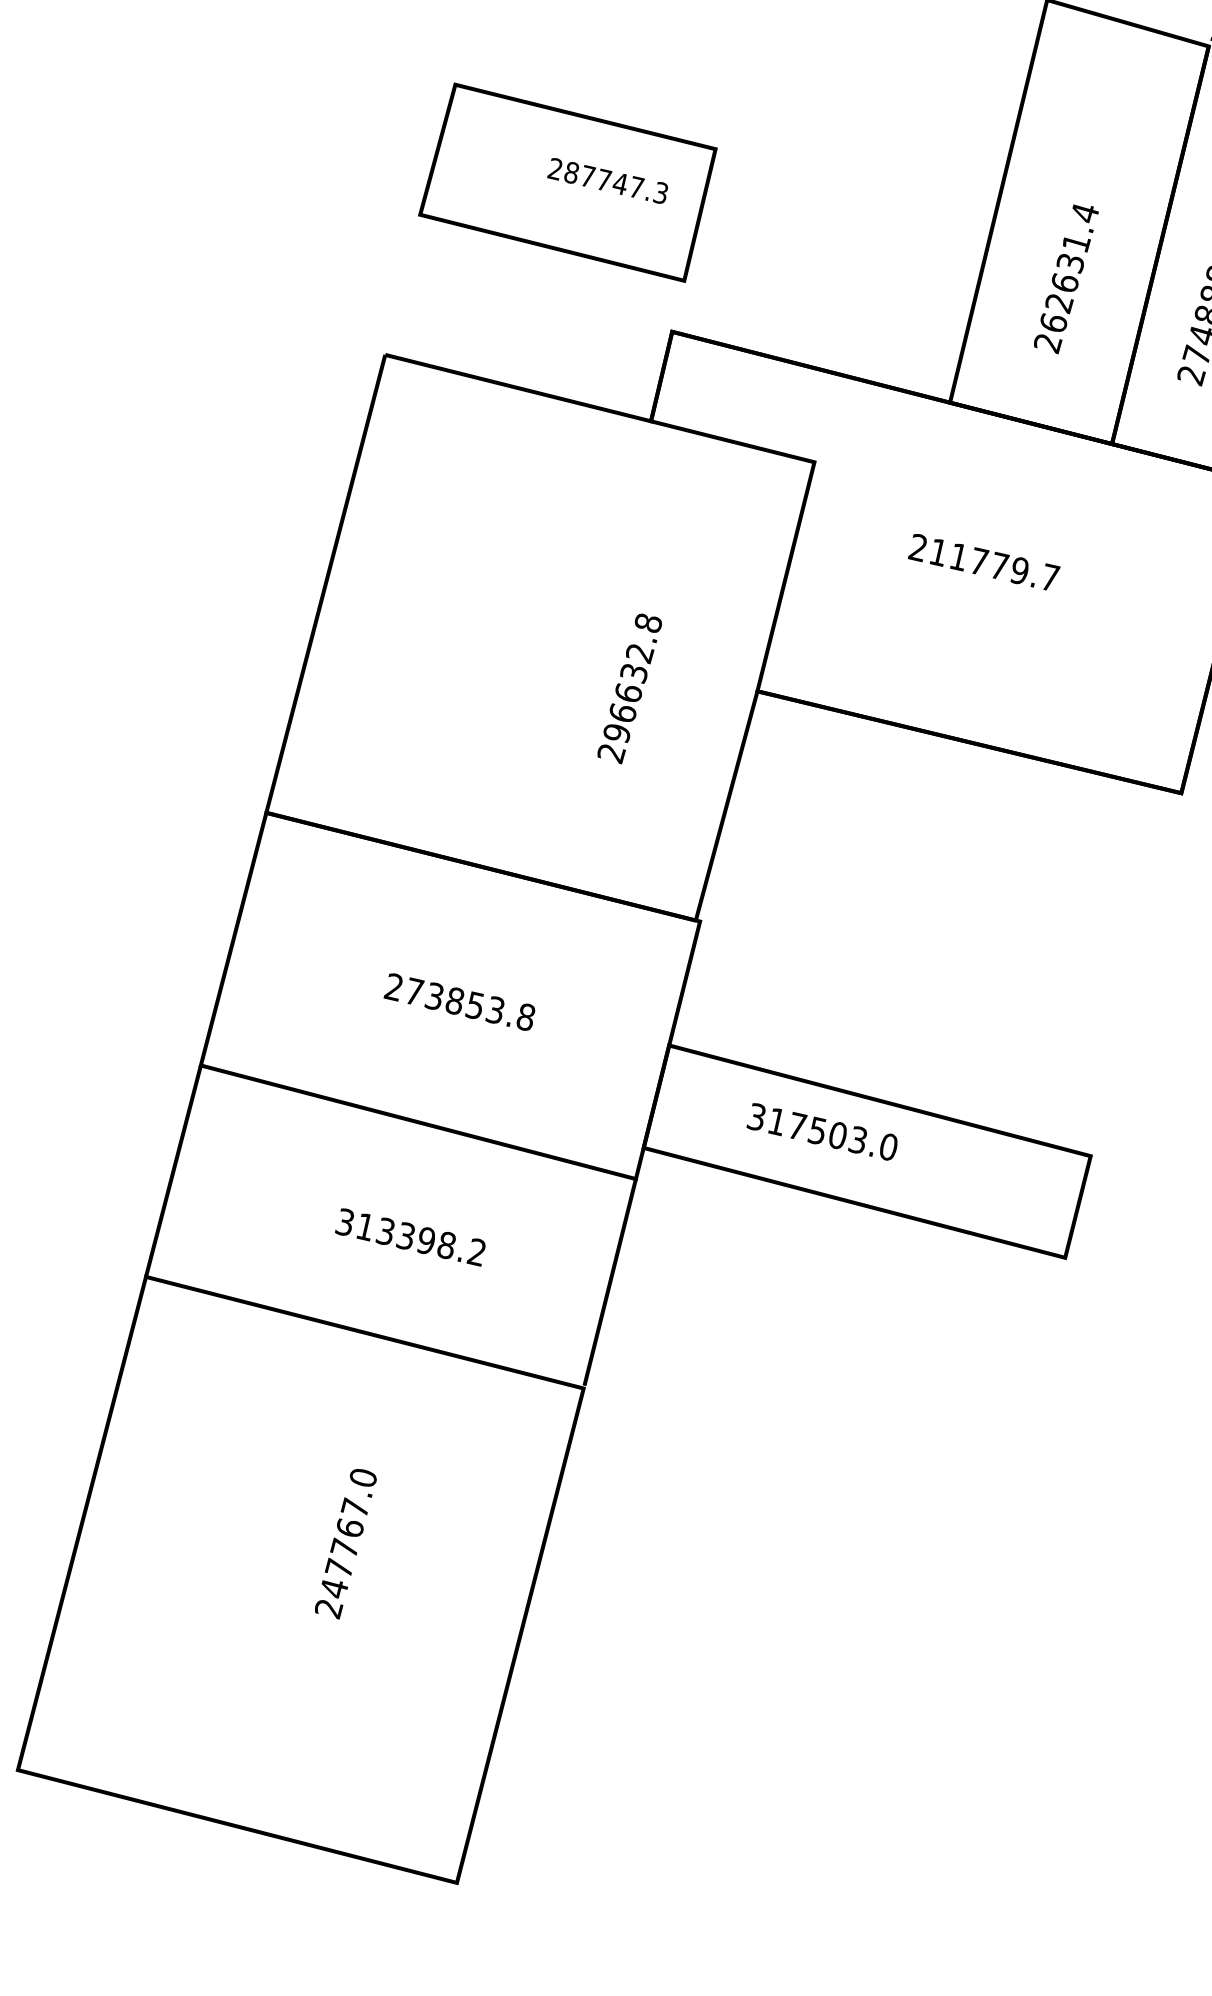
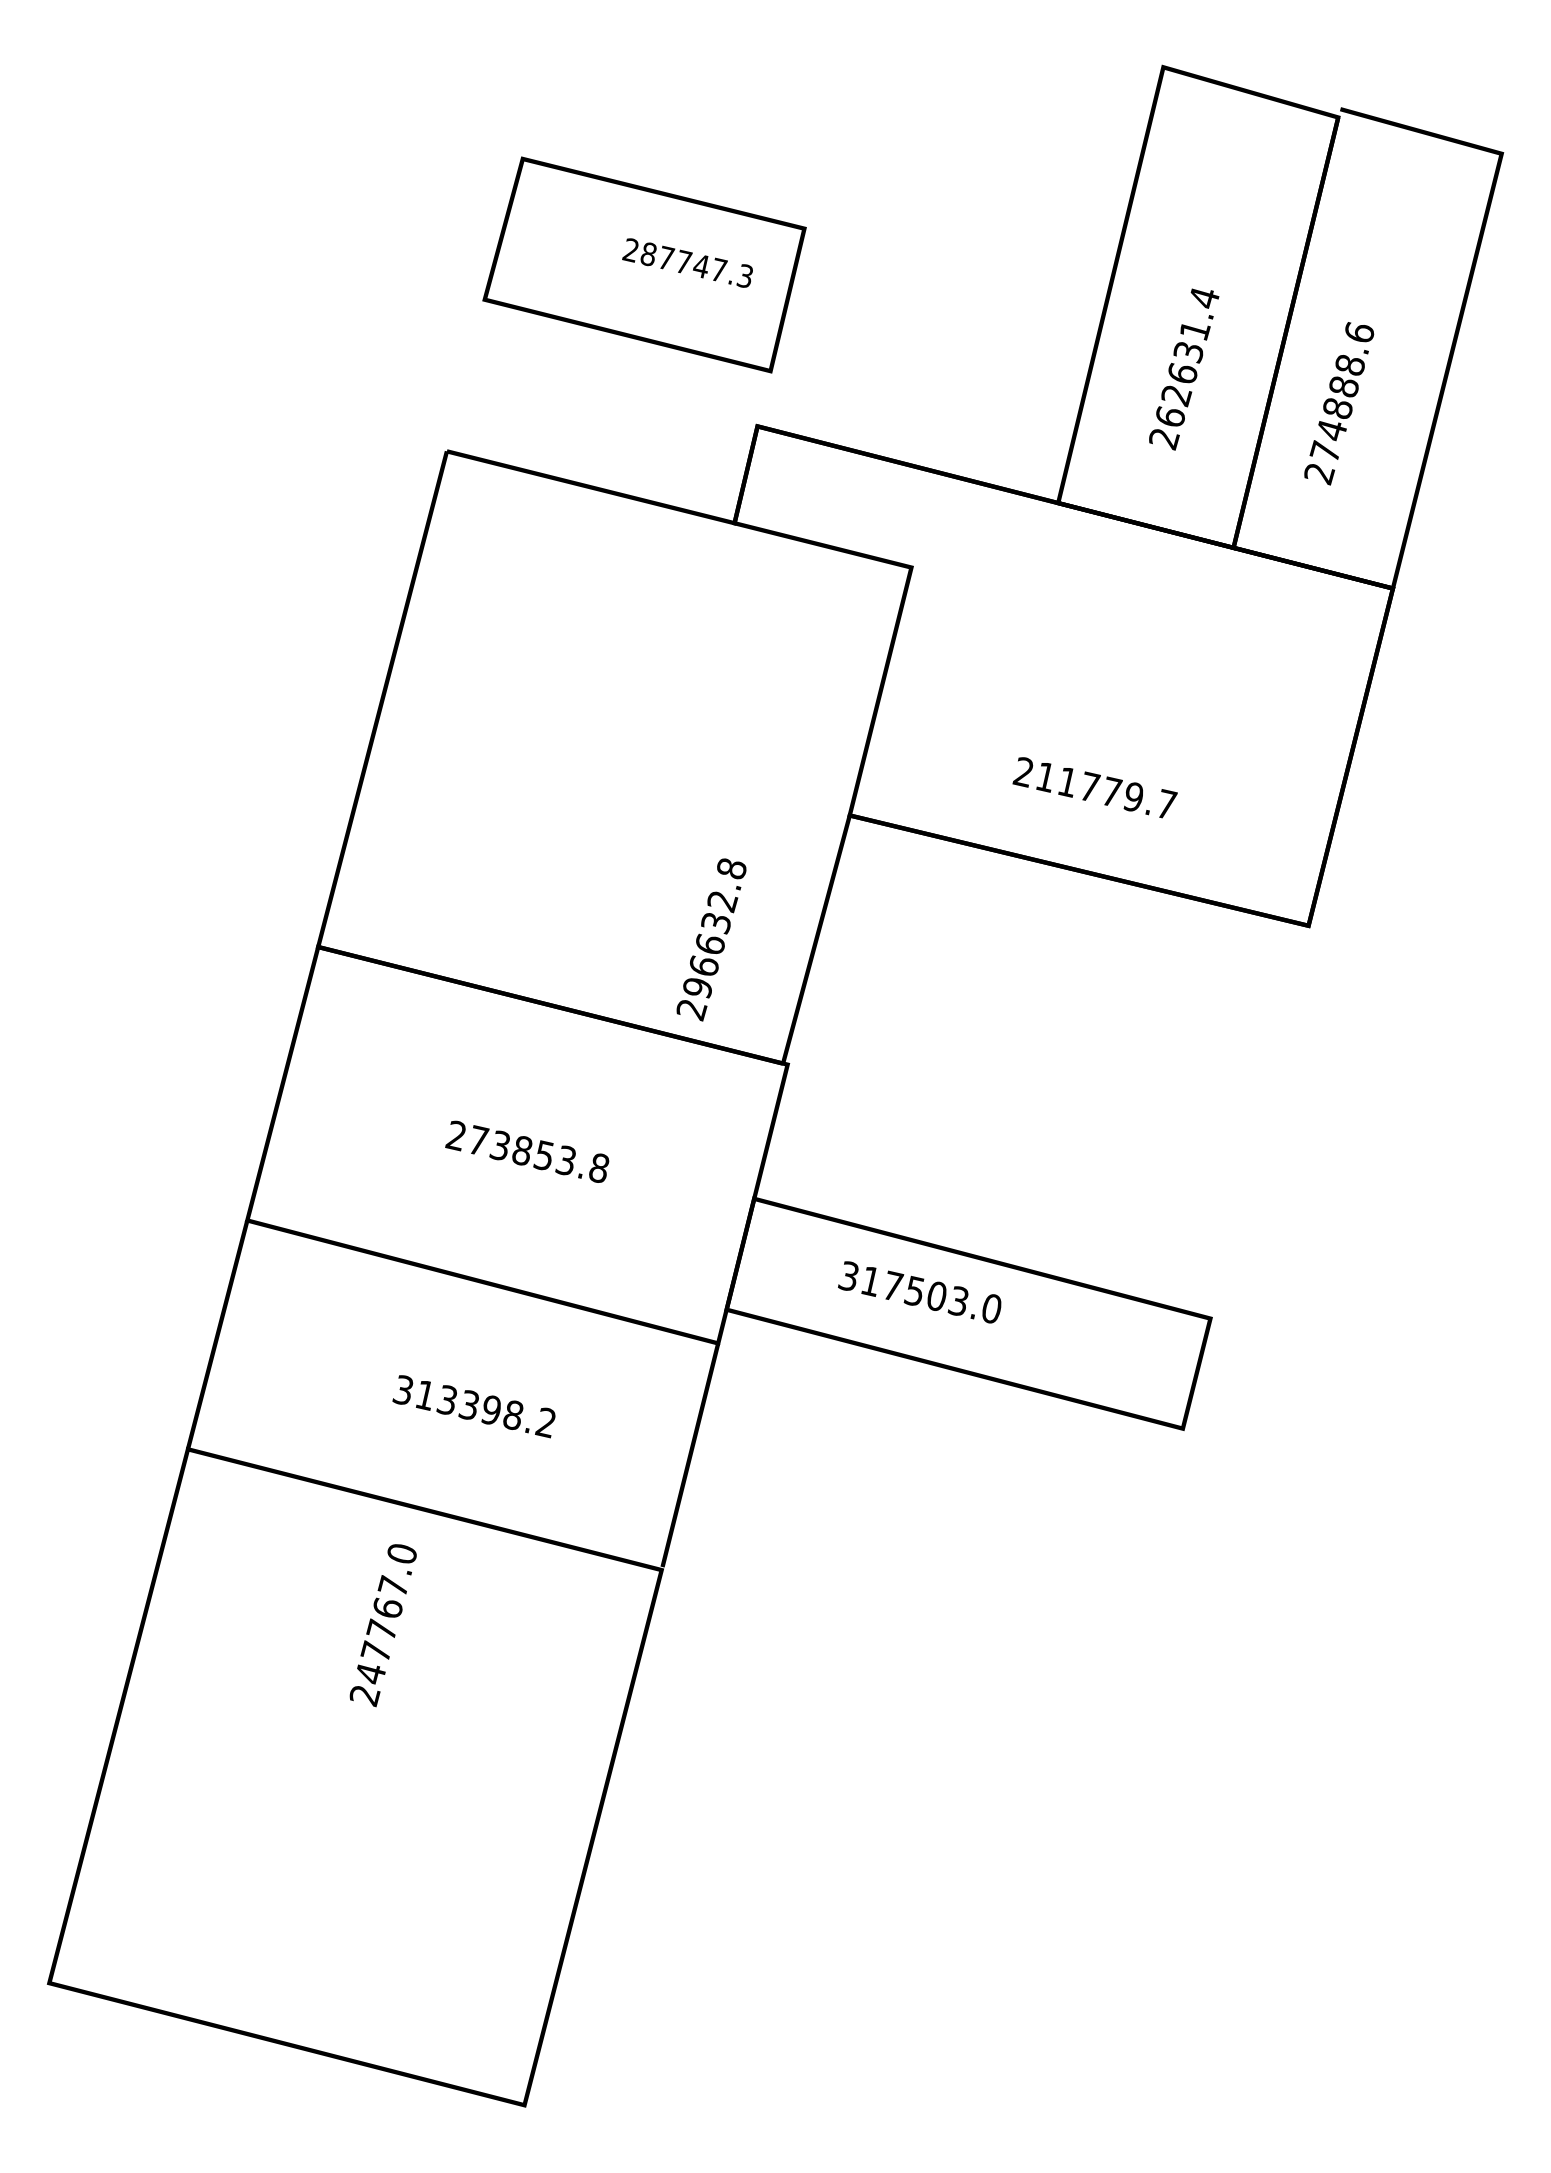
text: (983, 561) -> (1094, 787), moved
text: (629, 688) -> (711, 939), moved
text: (345, 1544) -> (382, 1625), moved

